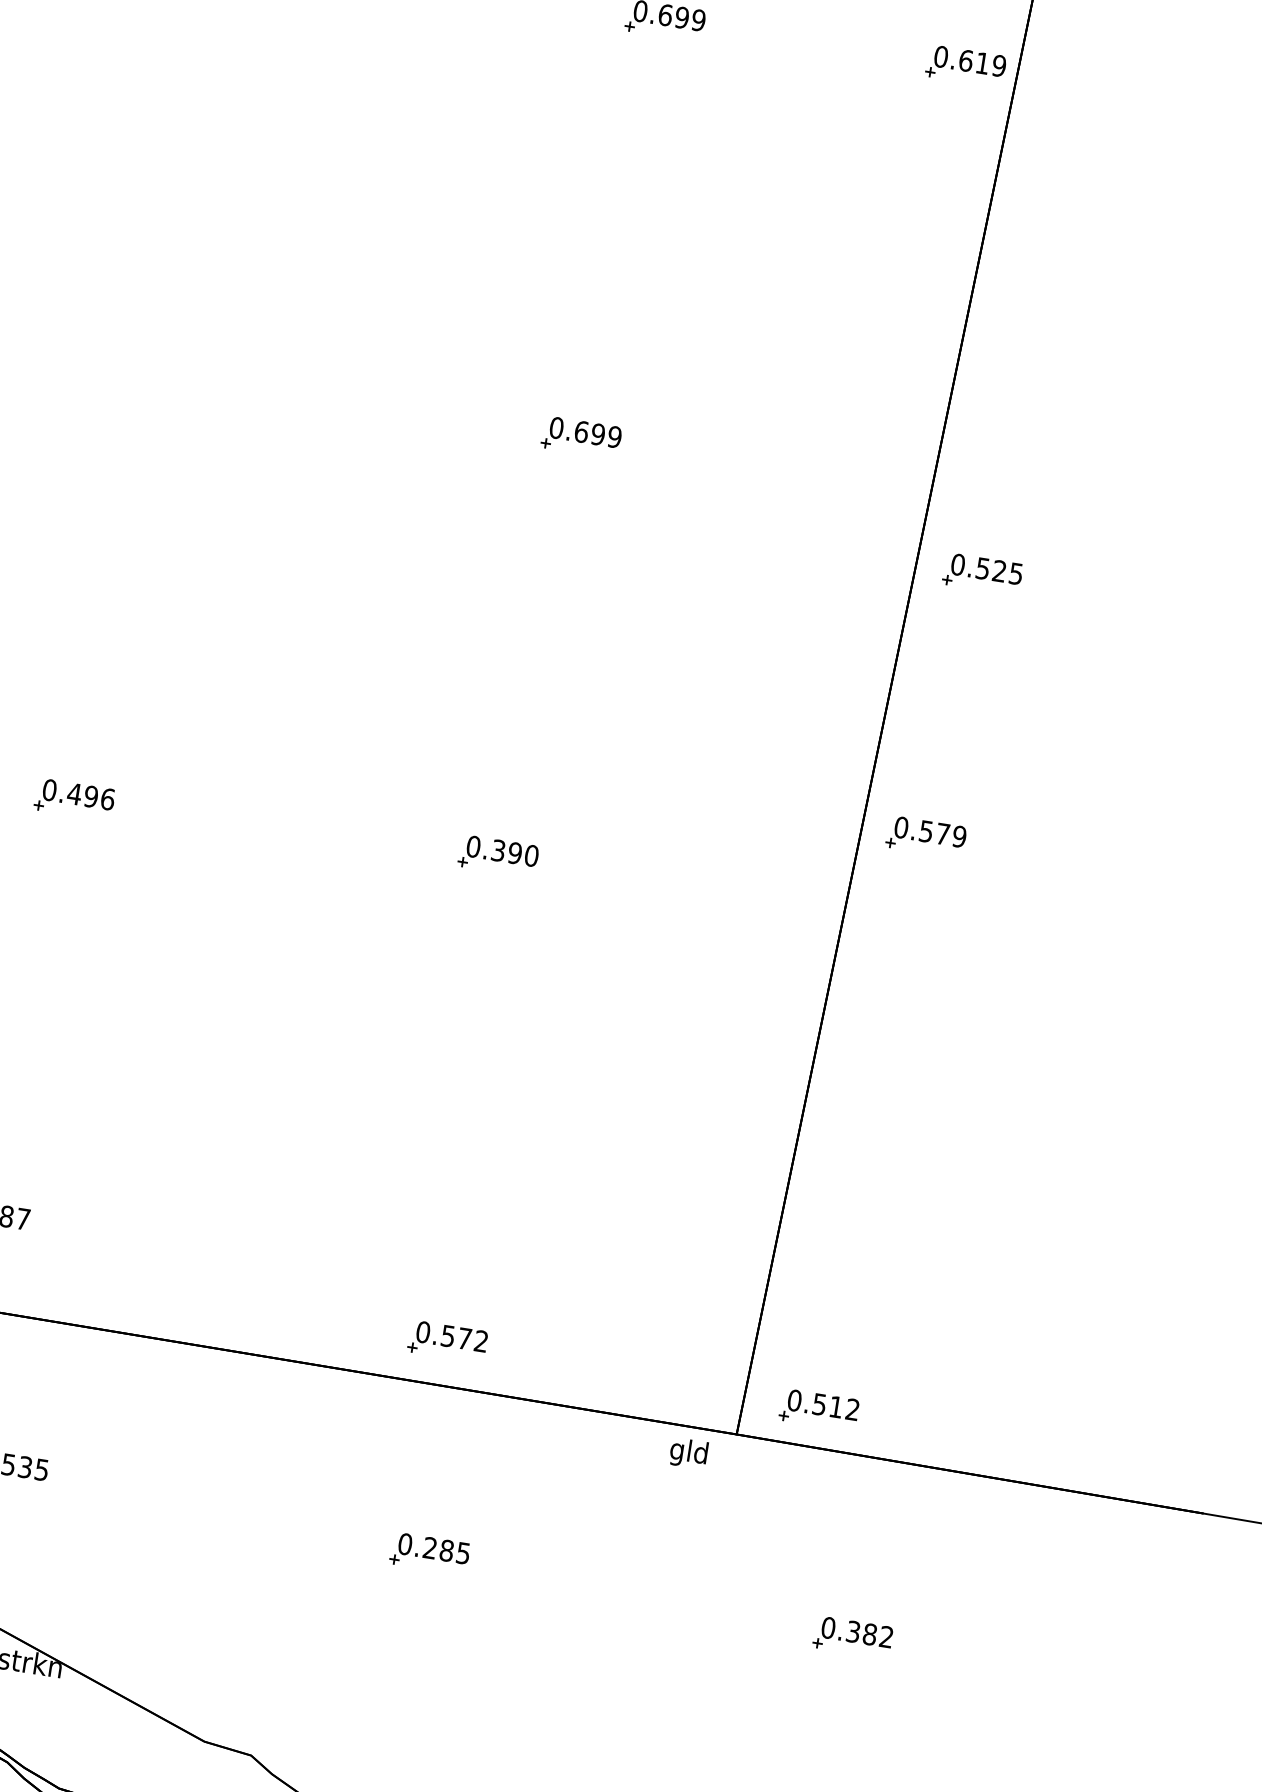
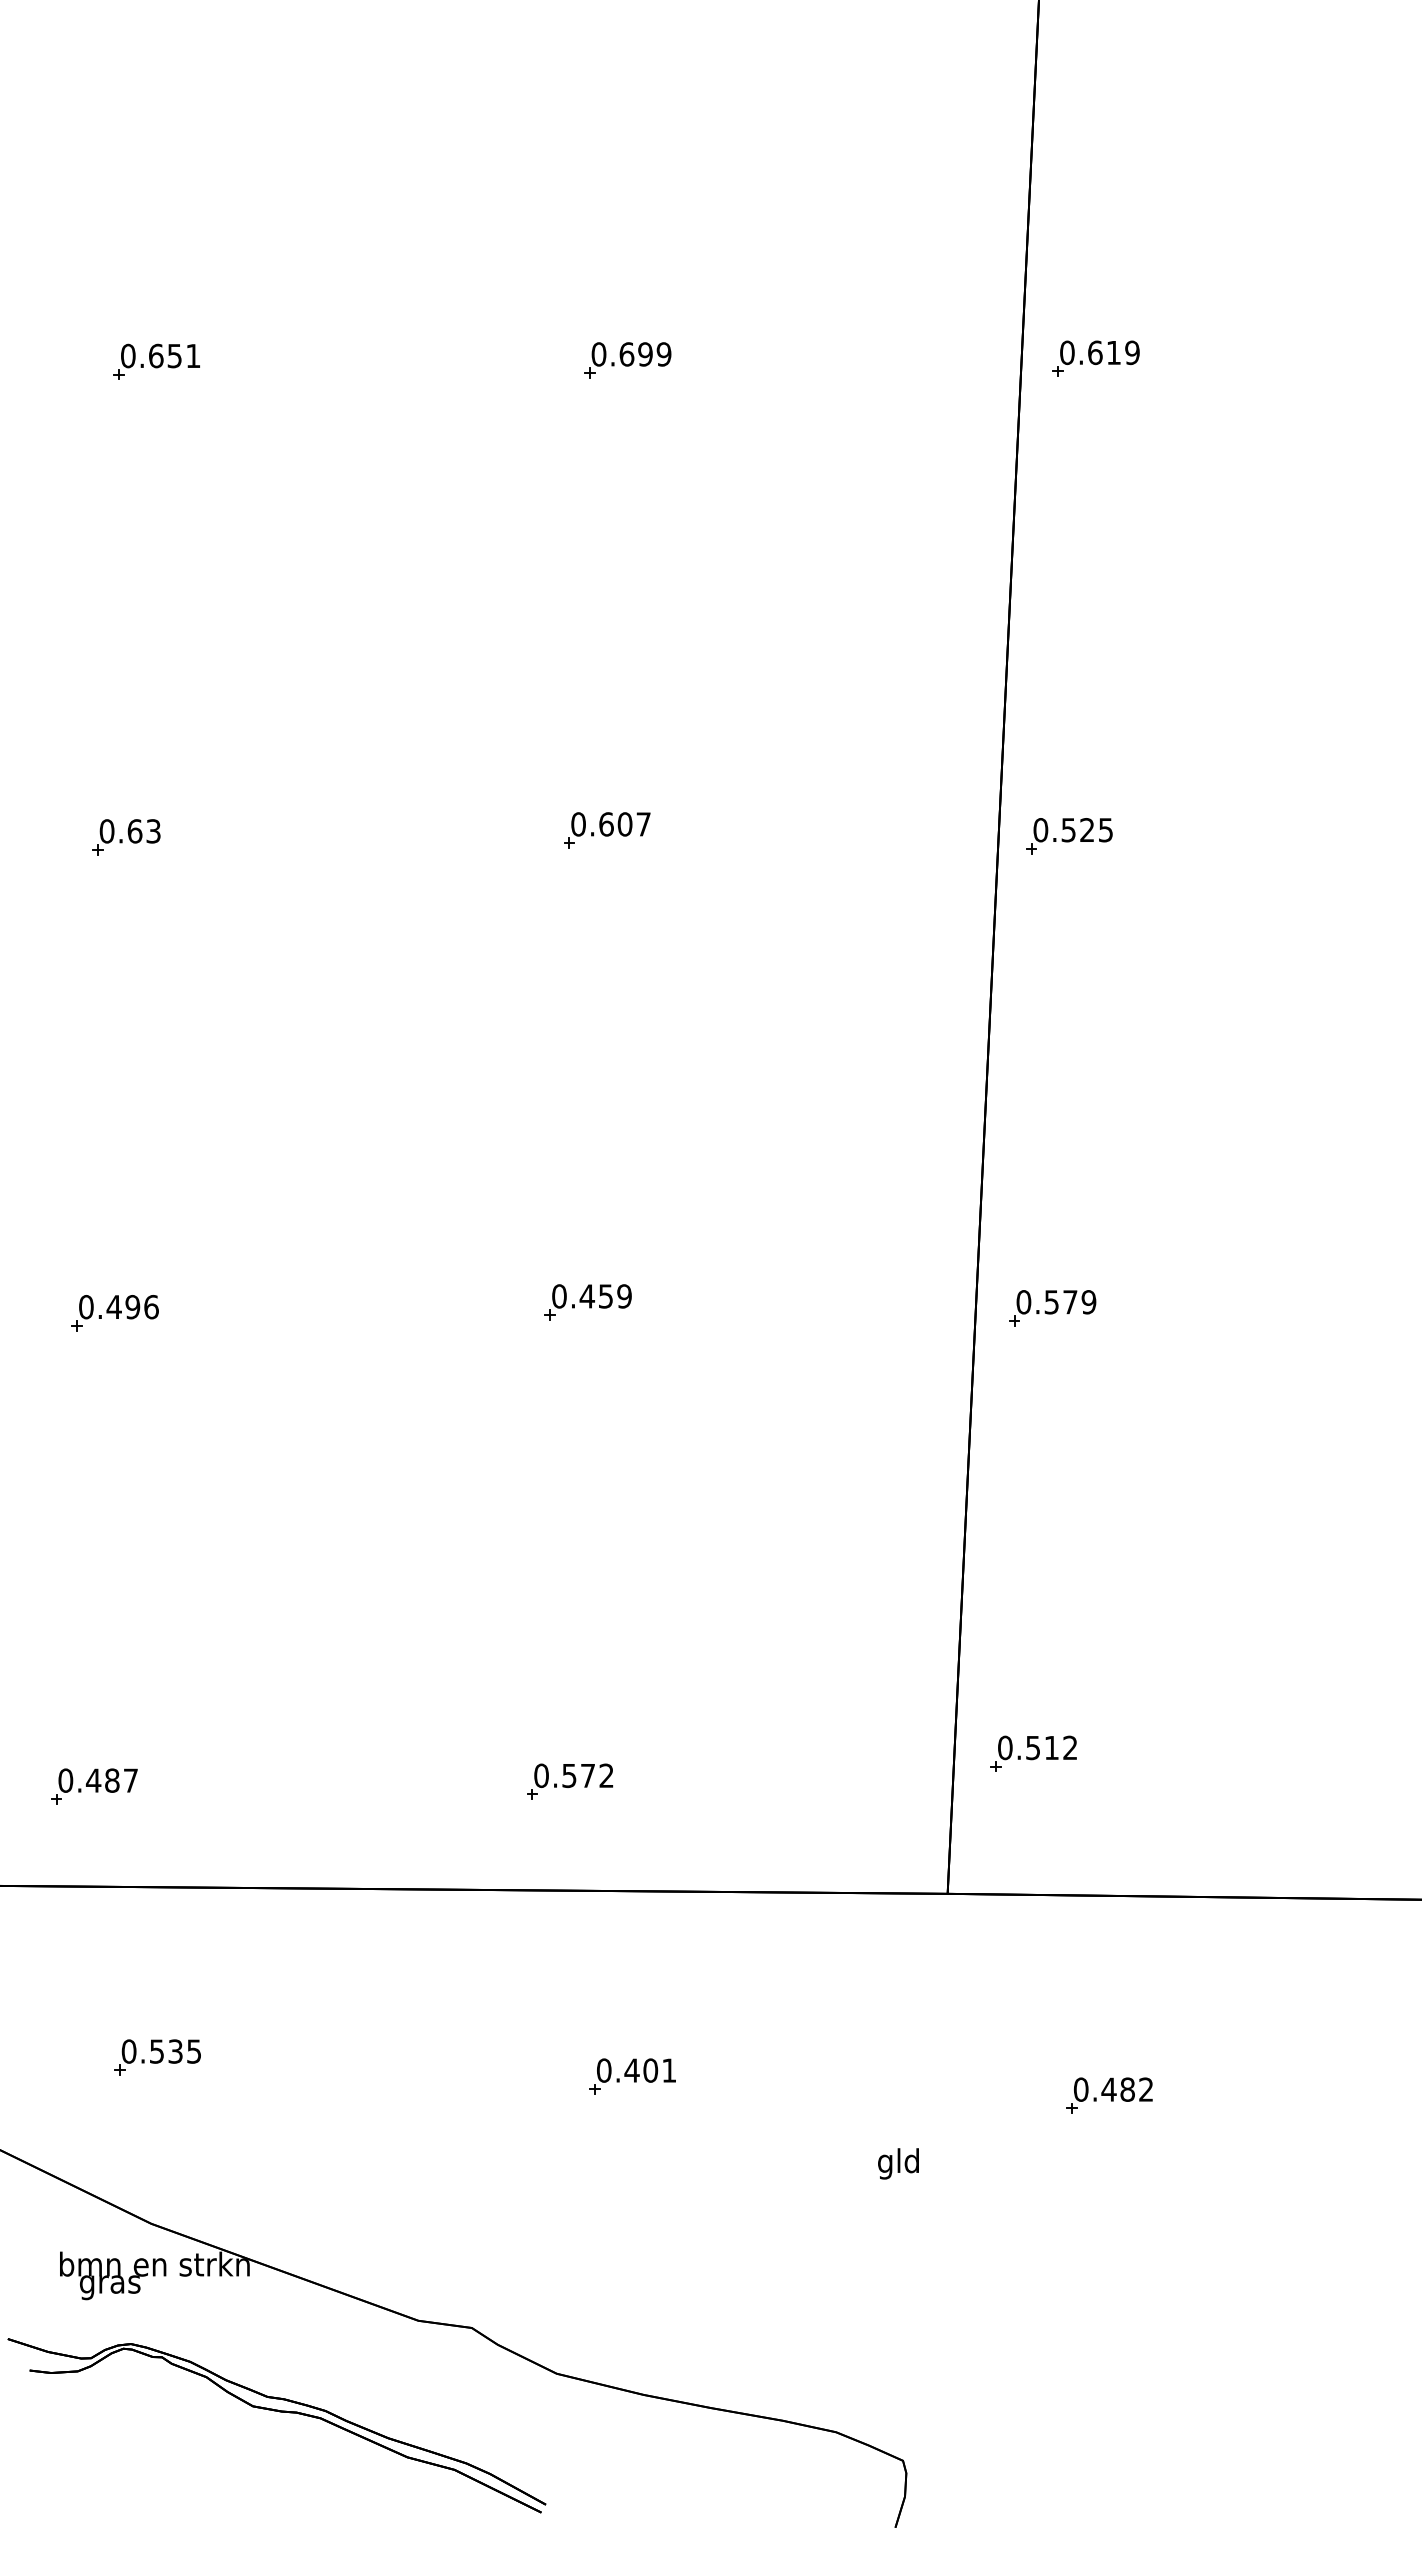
part: (965, 65) -> (1095, 358), moved
part: (151, 376) -> (126, 837), added
text: (605, 435) -> (633, 824), 0.699 -> 0.607
part: (982, 574) -> (1069, 836), moved
part: (926, 837) -> (1052, 1308), moved
text: (514, 853) -> (605, 1296), 0.390 -> 0.459
part: (448, 1341) -> (570, 1781), moved
part: (819, 1409) -> (1033, 1753), moved
text: (688, 1453) -> (898, 2163), moved
text: (446, 1550) -> (650, 2070), 0.285 -> 0.401
text: (852, 1631) -> (1108, 2089), 0.382 -> 0.482

